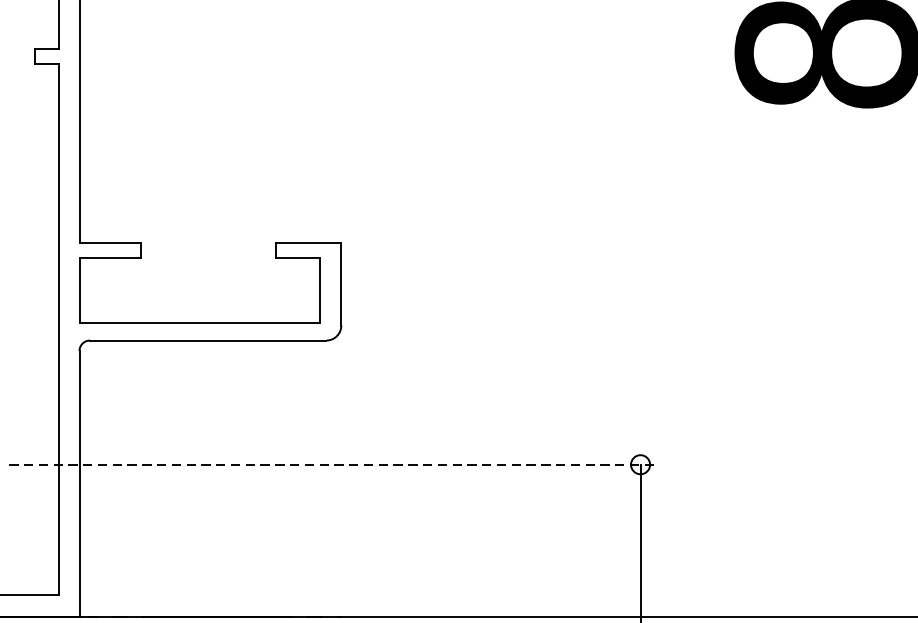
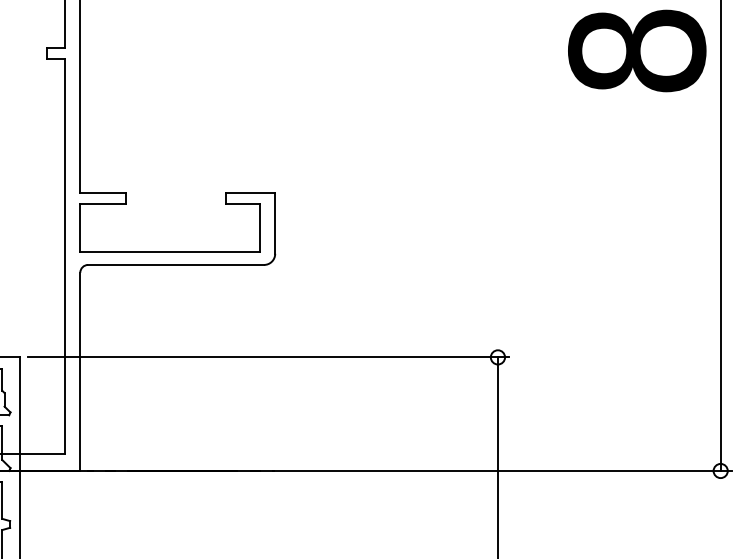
line: (332, 464) -> (268, 357), dashed -> solid

